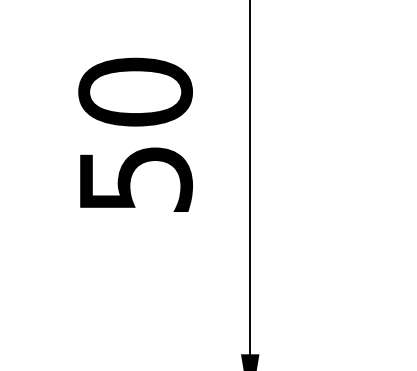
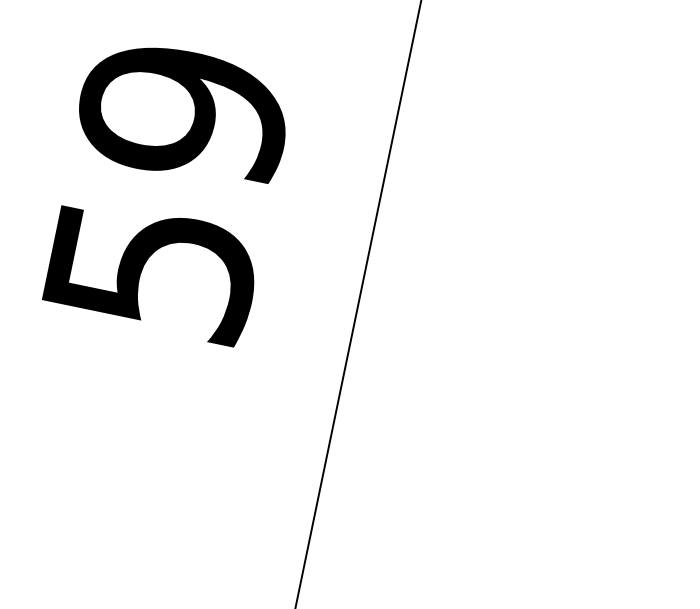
text: (135, 91) -> (183, 112), 50 -> 59

